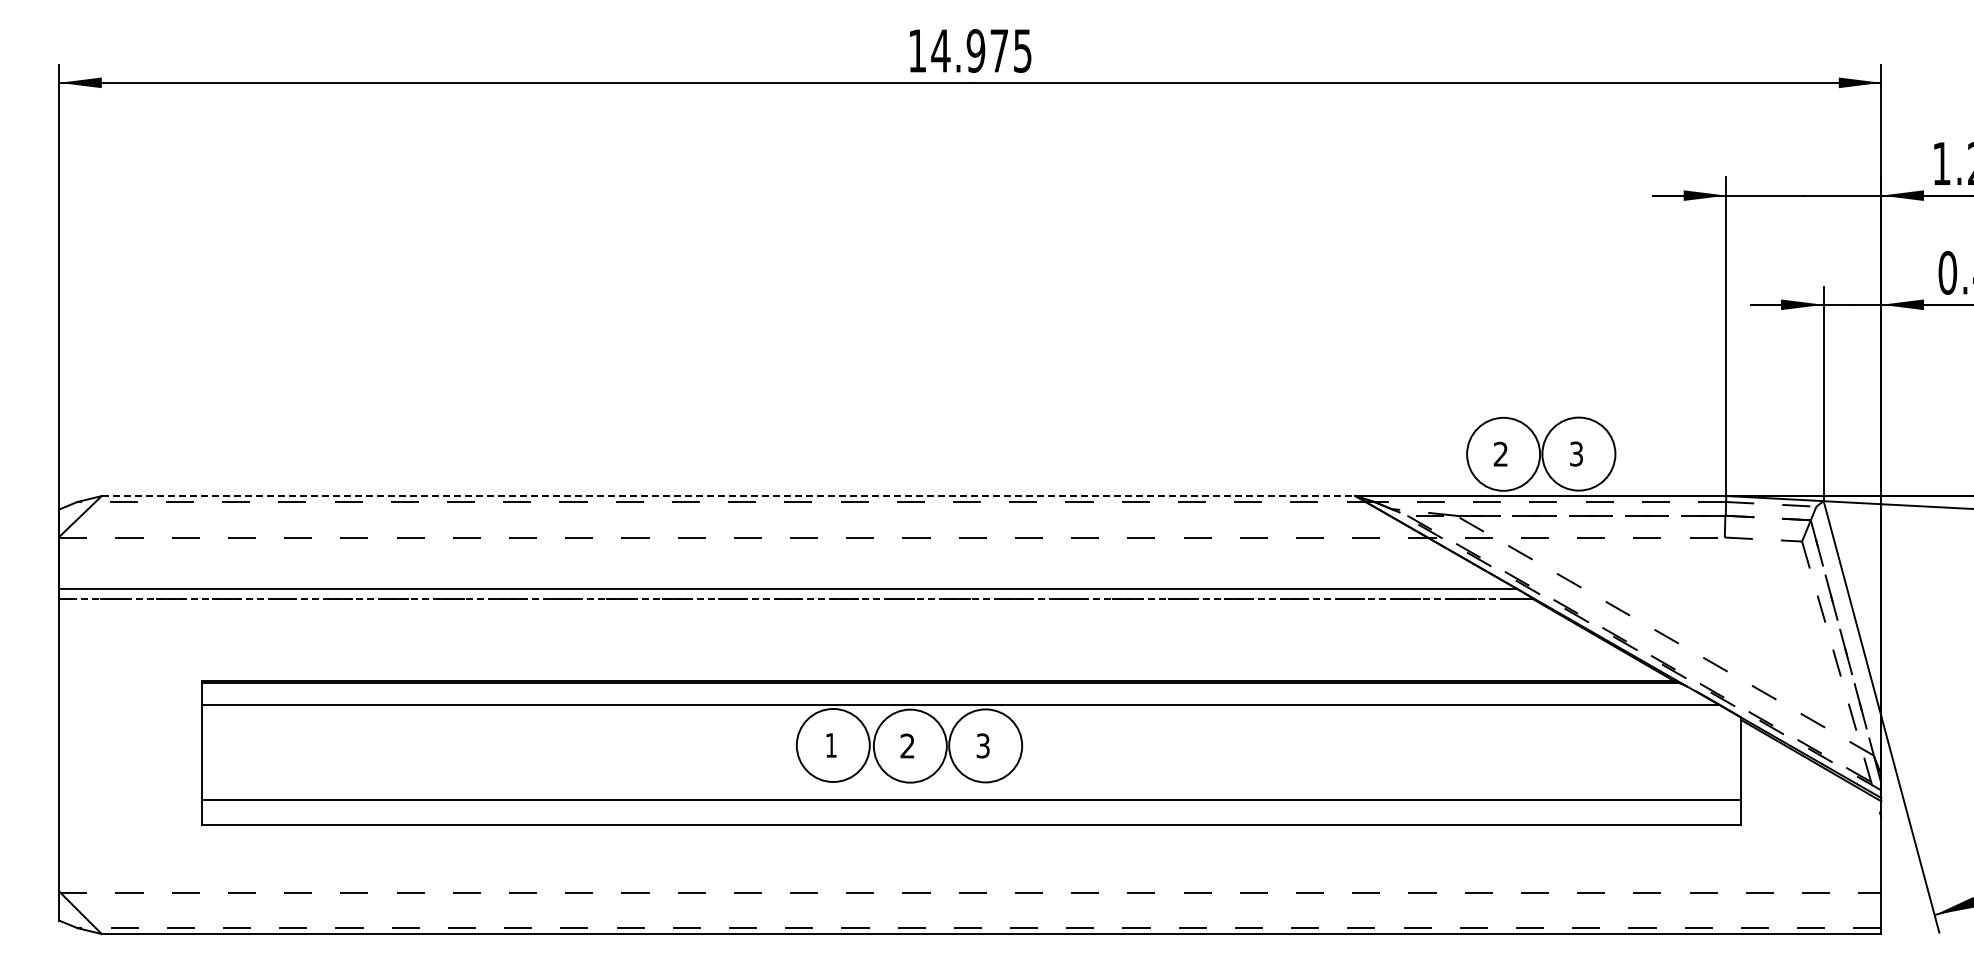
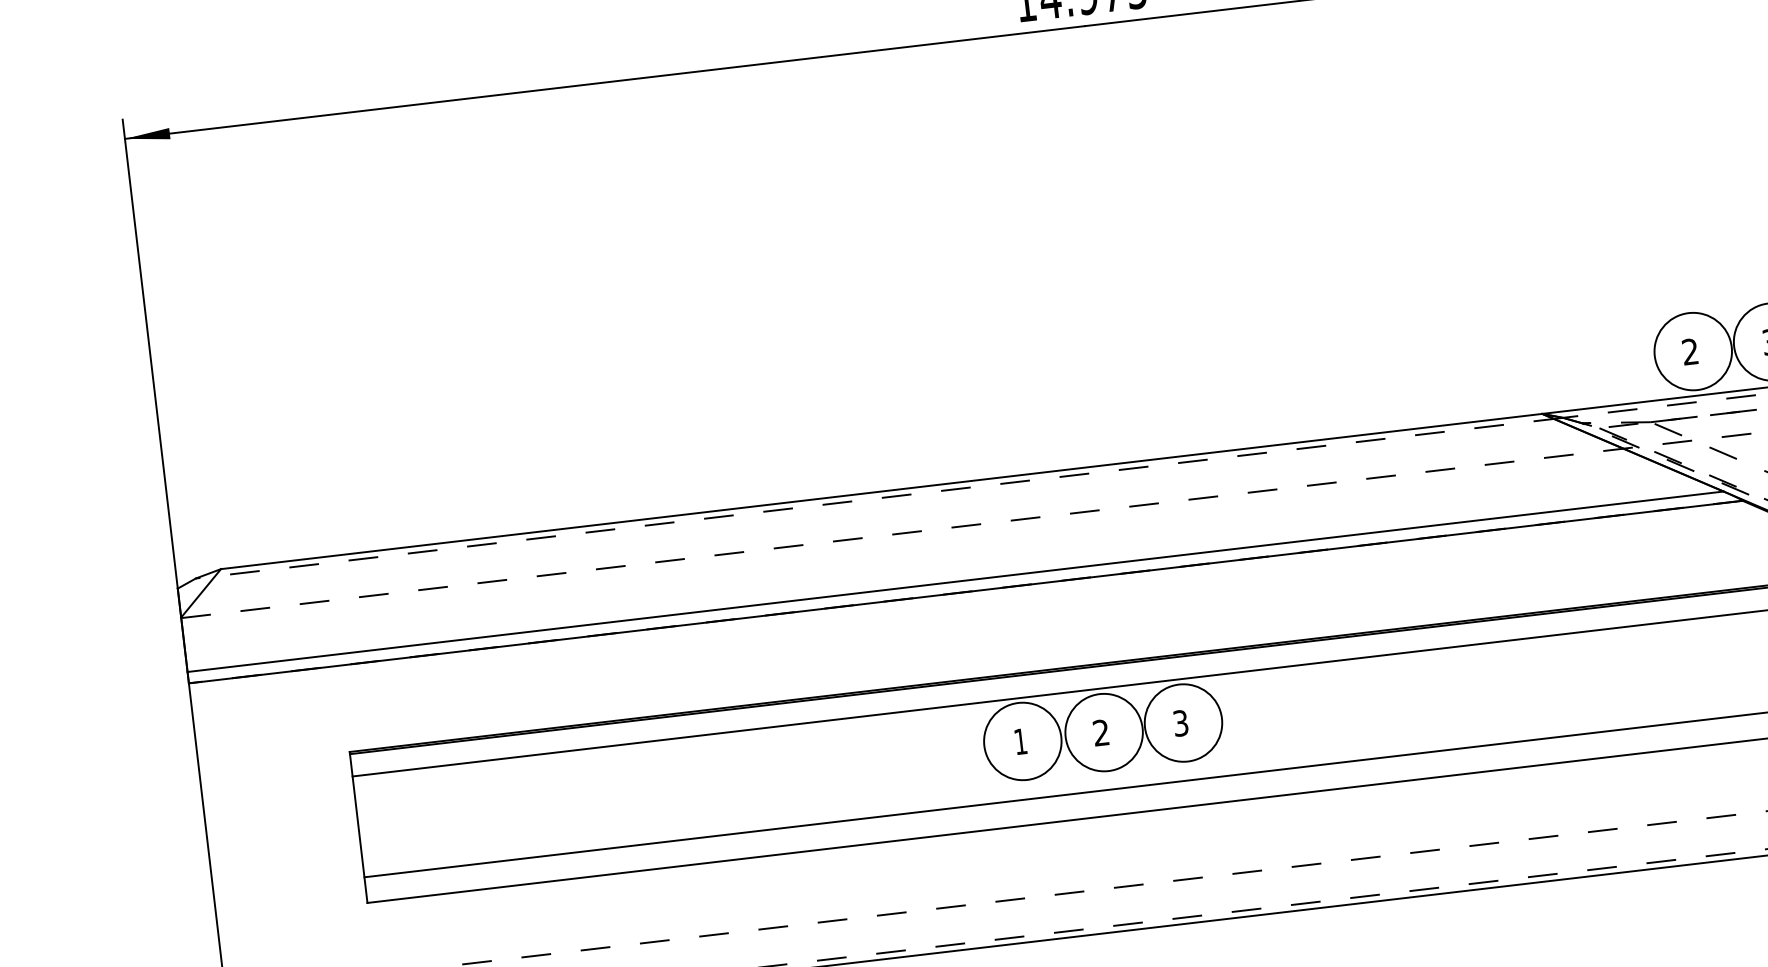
line: (728, 496) -> (881, 492), dashed -> solid
line: (796, 599) -> (965, 592), dashed -> solid

